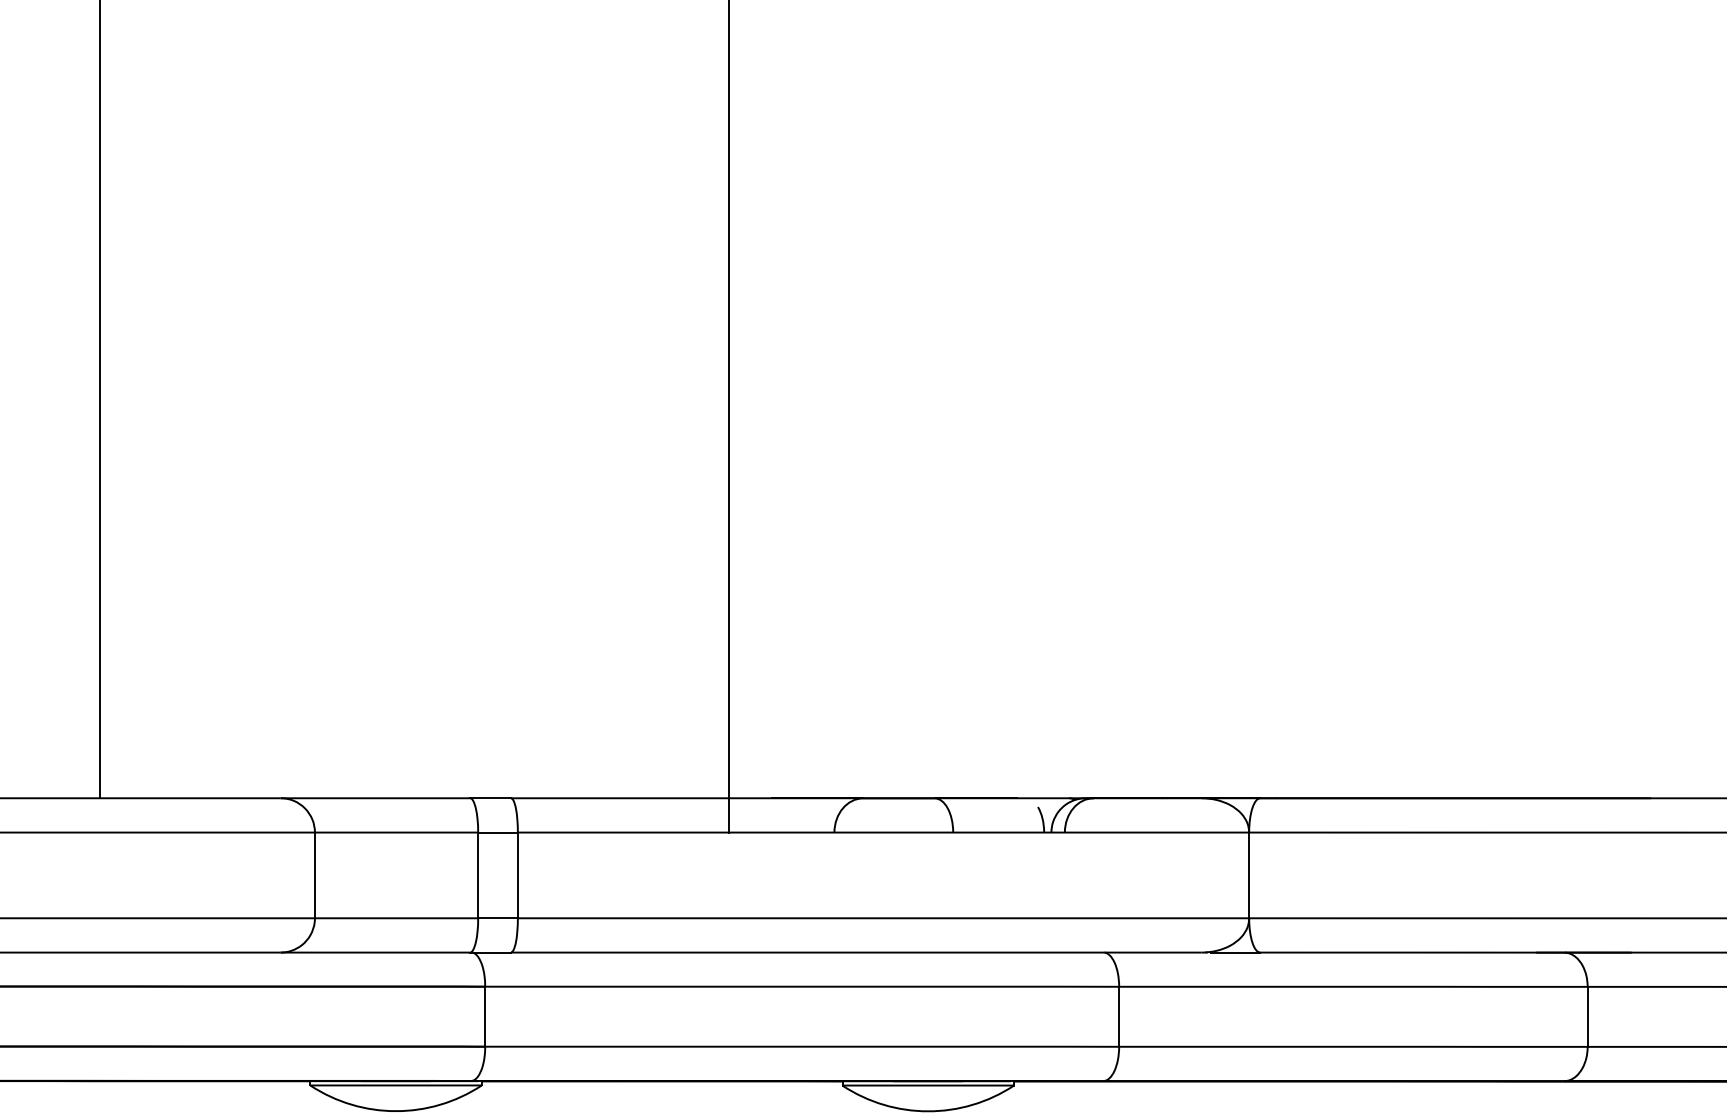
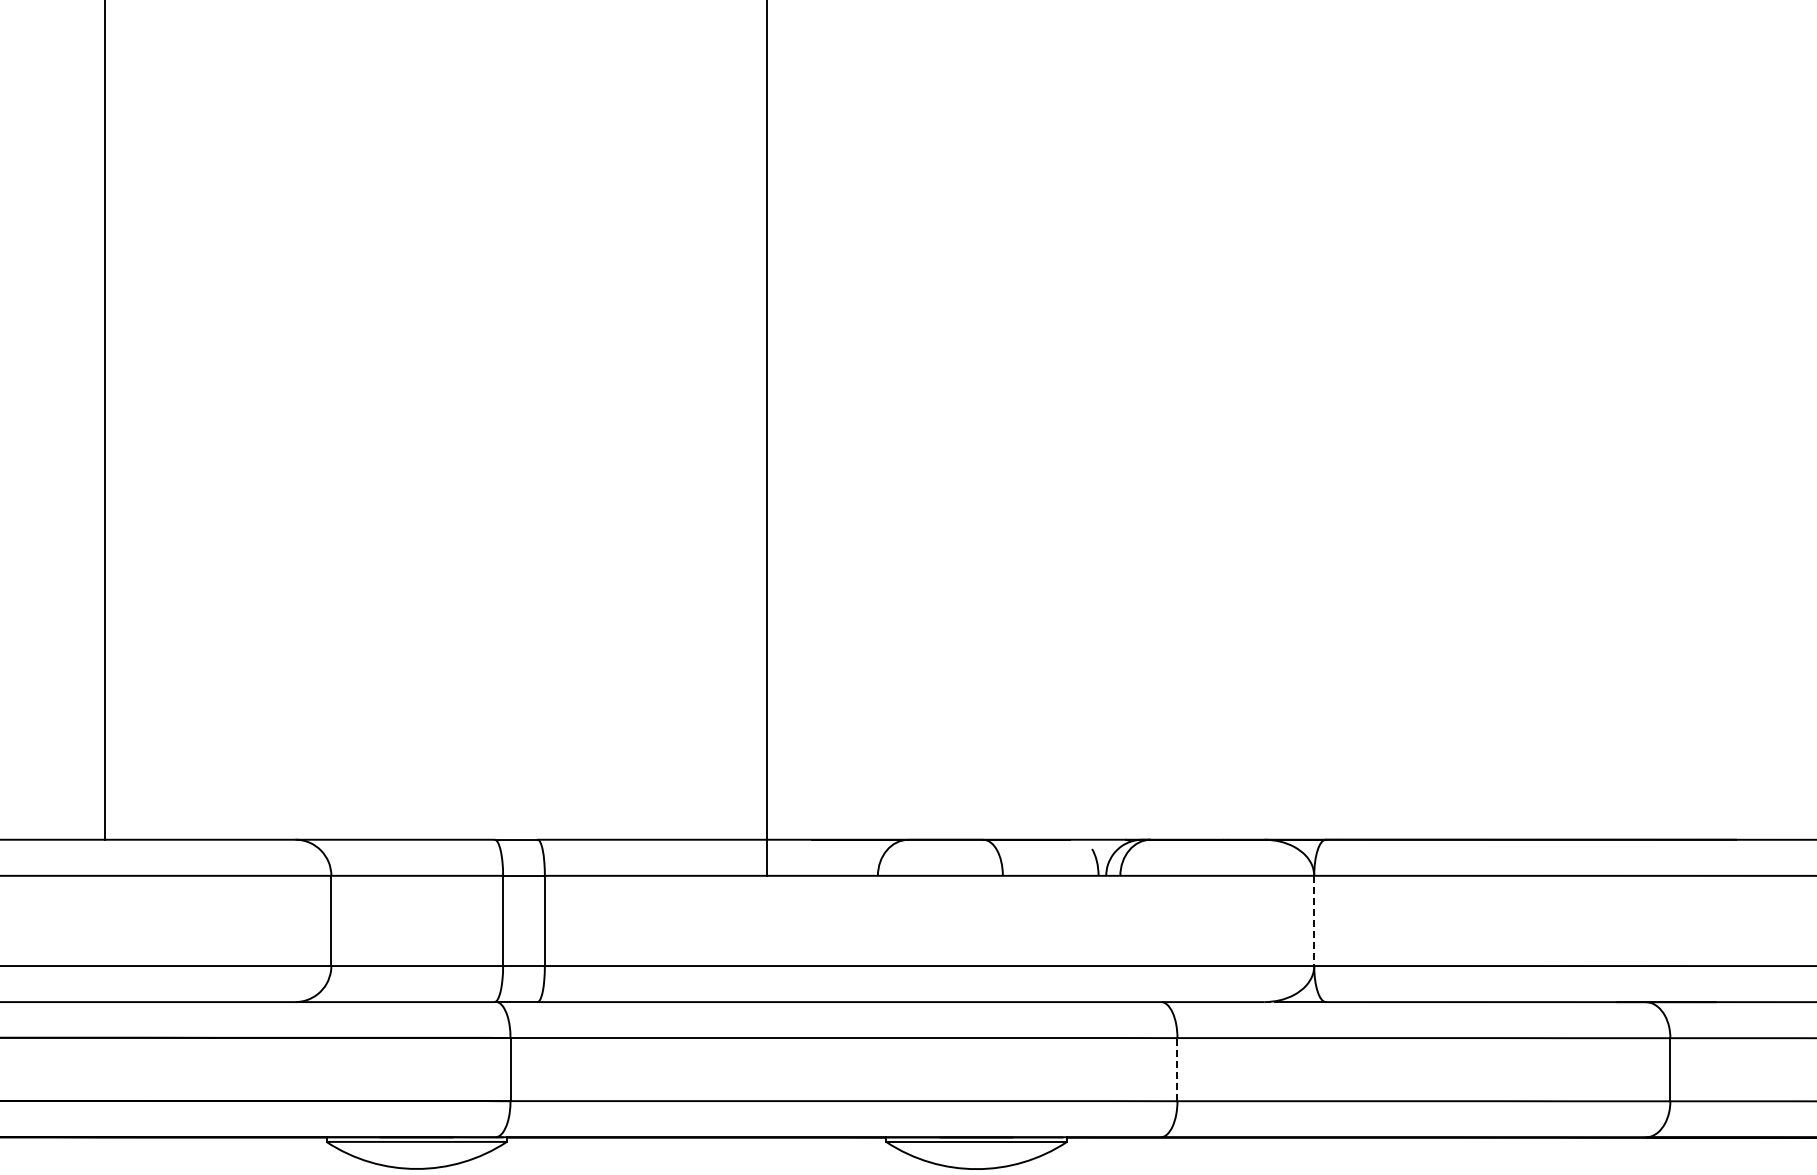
line: (1249, 875) -> (1314, 921), solid -> dashed
line: (1119, 1016) -> (1177, 1069), solid -> dashed

